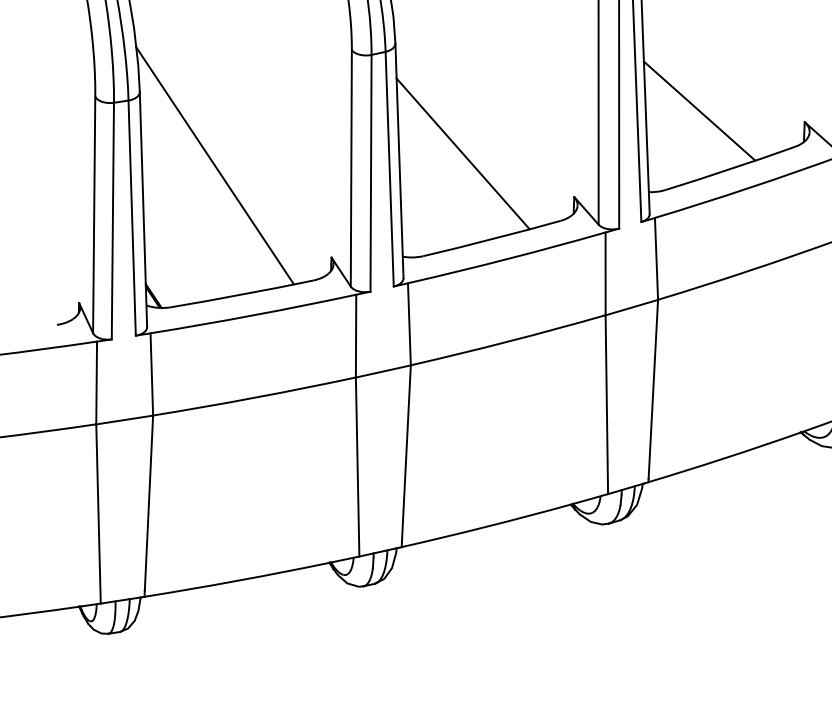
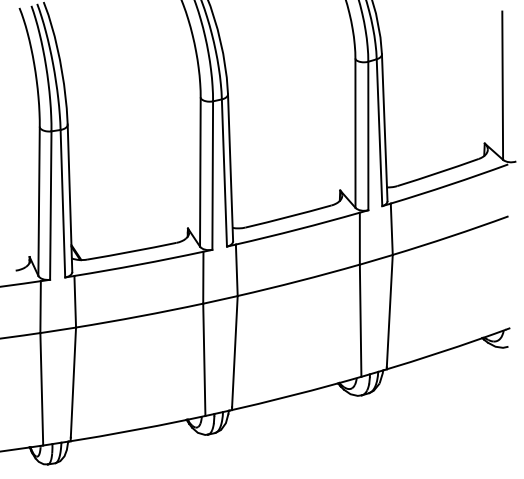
line: (699, 110) -> (418, 136), removed
line: (463, 154) -> (270, 163), removed
line: (214, 165) -> (114, 170), removed

